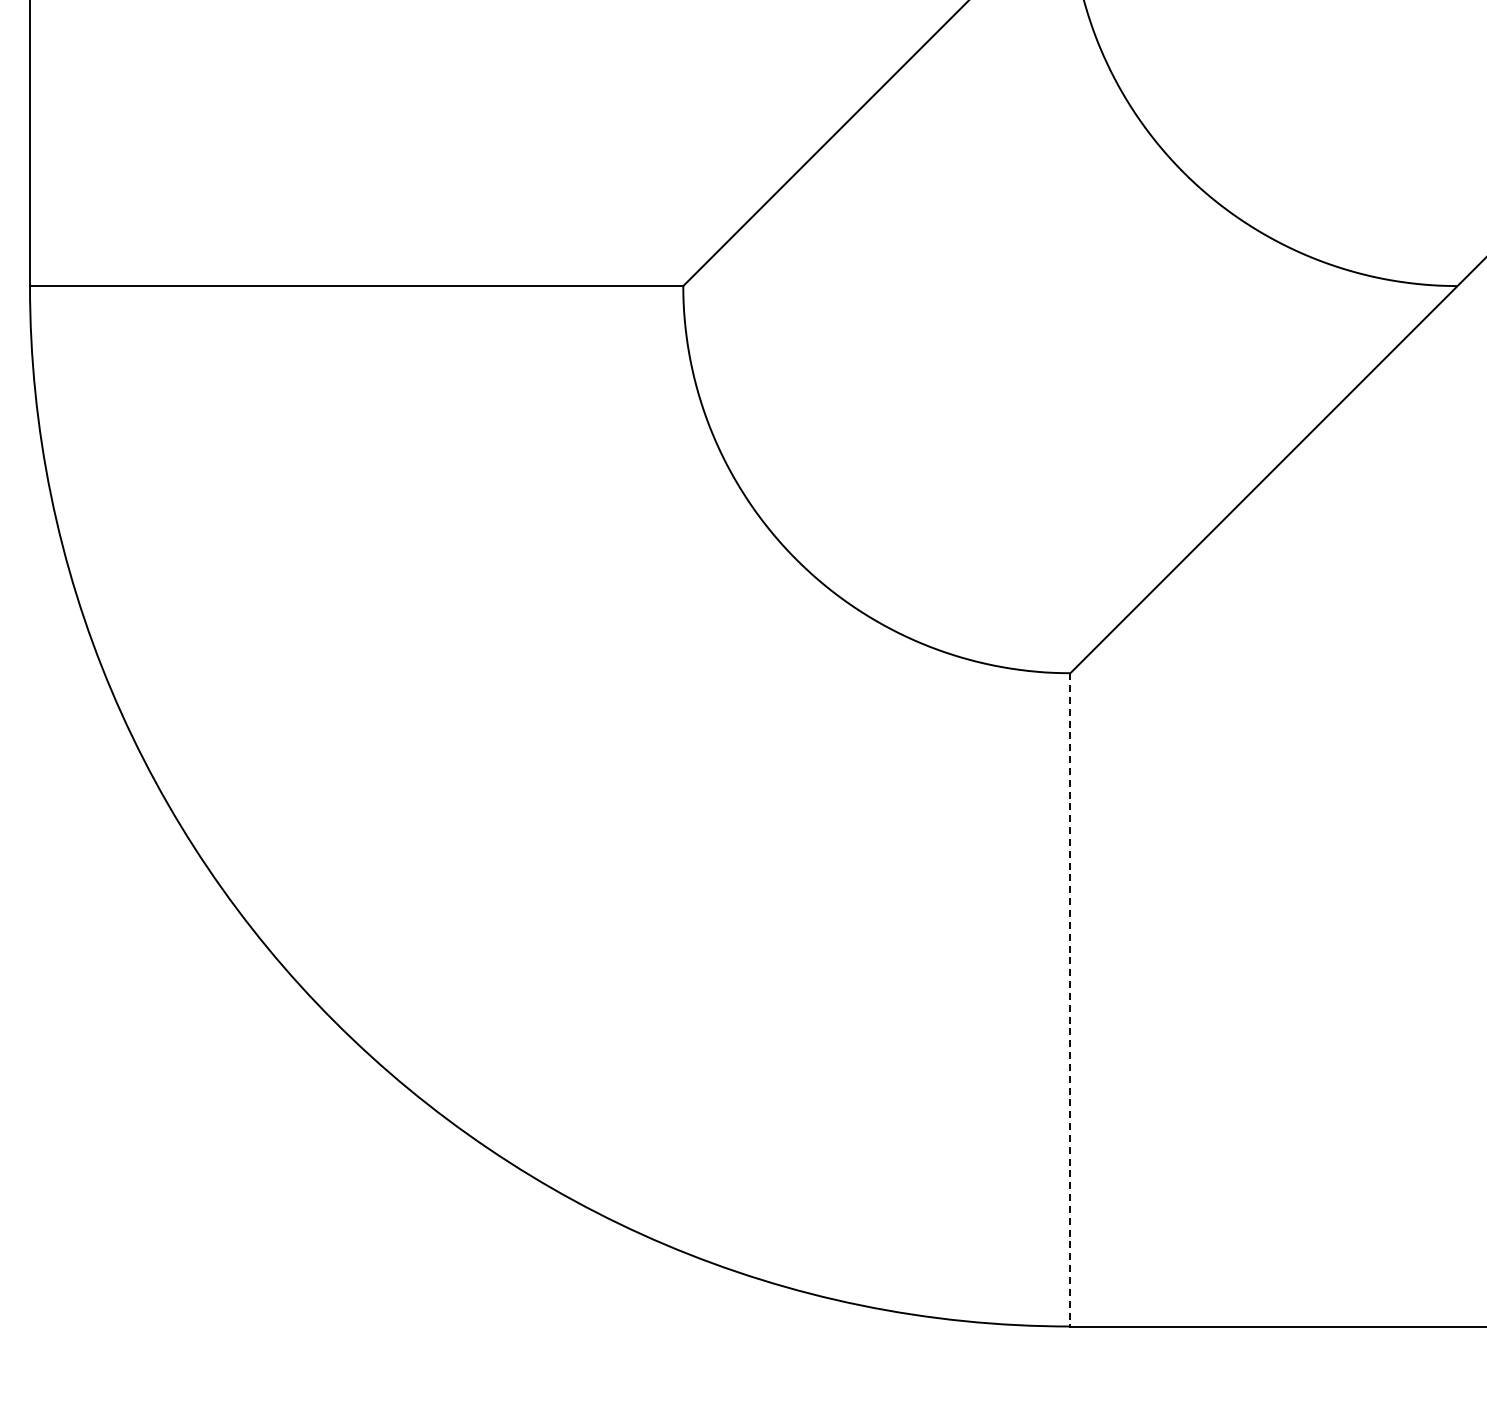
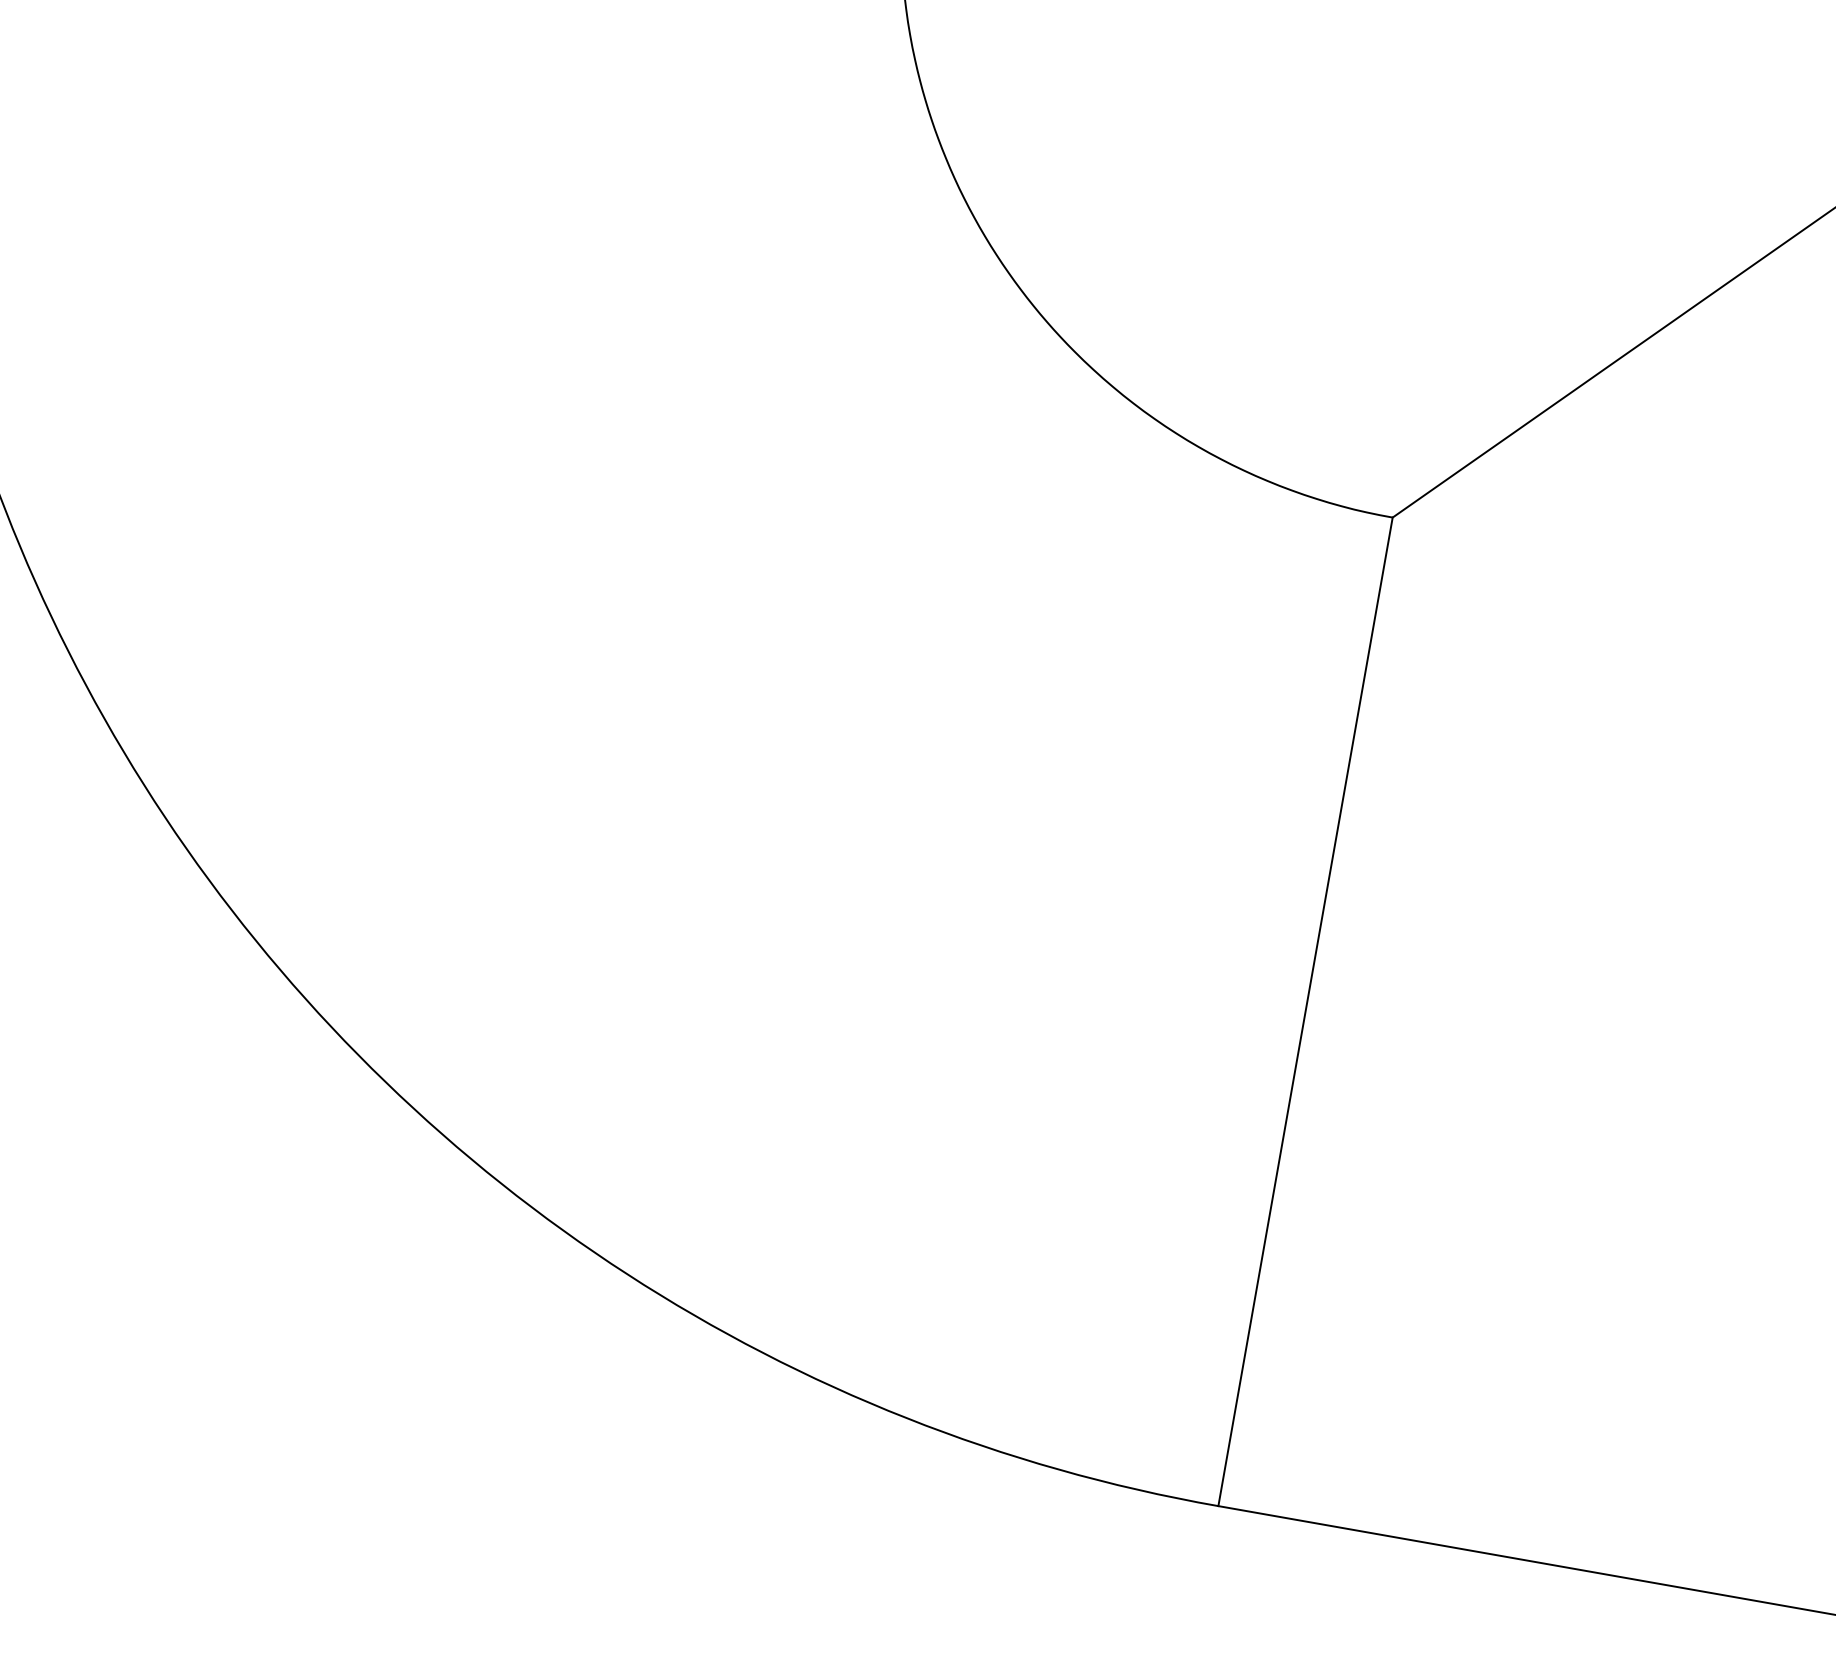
line: (1070, 999) -> (1305, 1011), dashed -> solid

